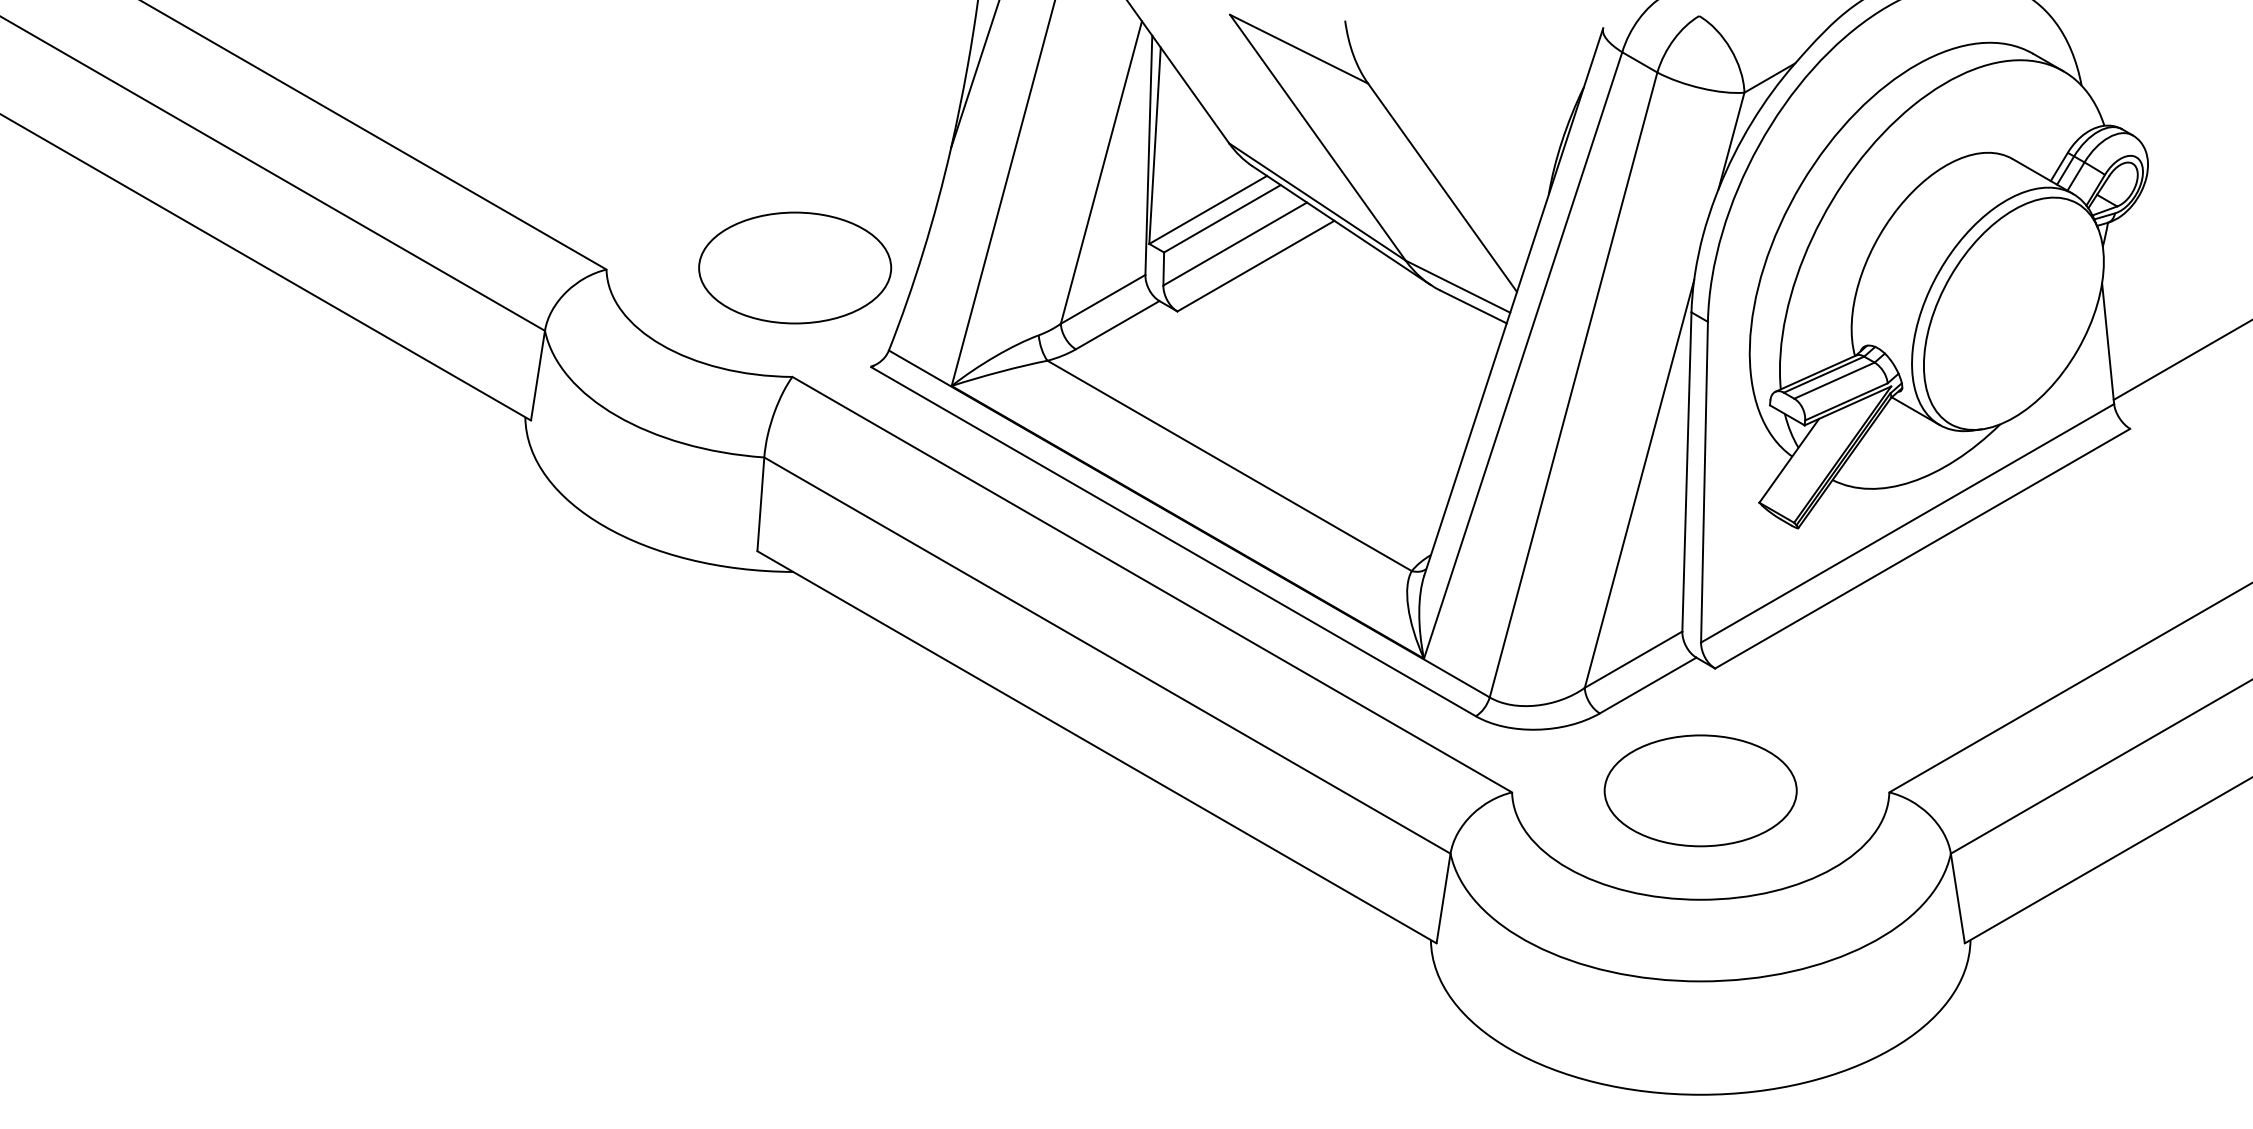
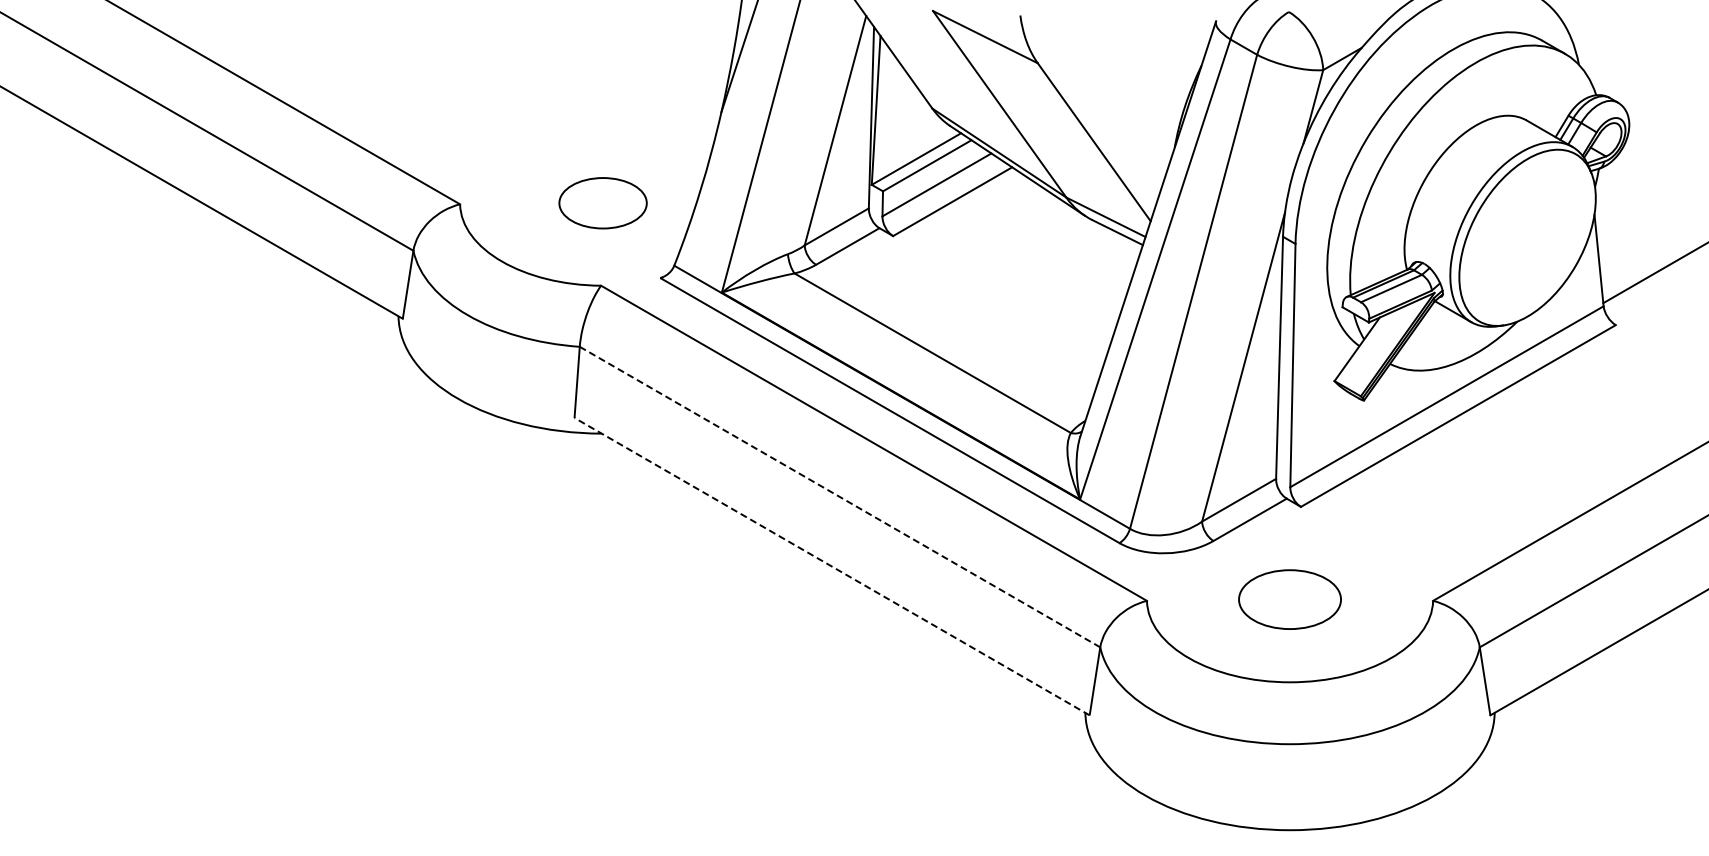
part: (794, 268) -> (602, 203), size x0.6
line: (1108, 656) -> (840, 497), solid -> dashed
line: (1096, 747) -> (831, 566), solid -> dashed
part: (1700, 790) -> (1289, 599), size x0.7

